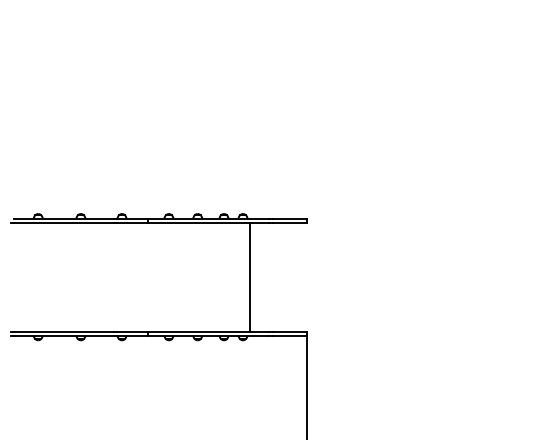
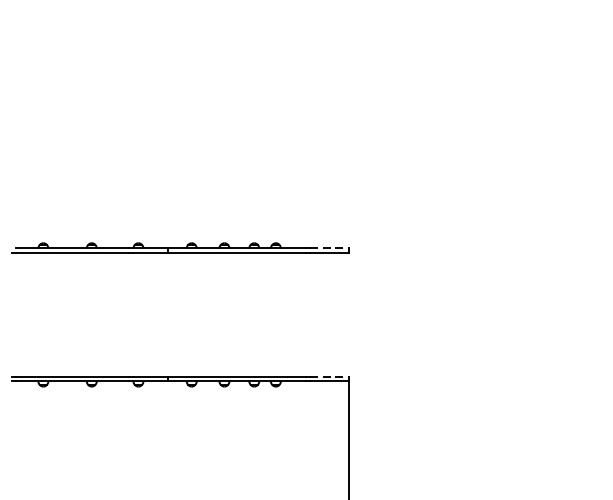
line: (290, 218) -> (329, 248), solid -> dashed
line: (250, 276) -> (284, 314), removed
line: (290, 331) -> (329, 376), solid -> dashed

